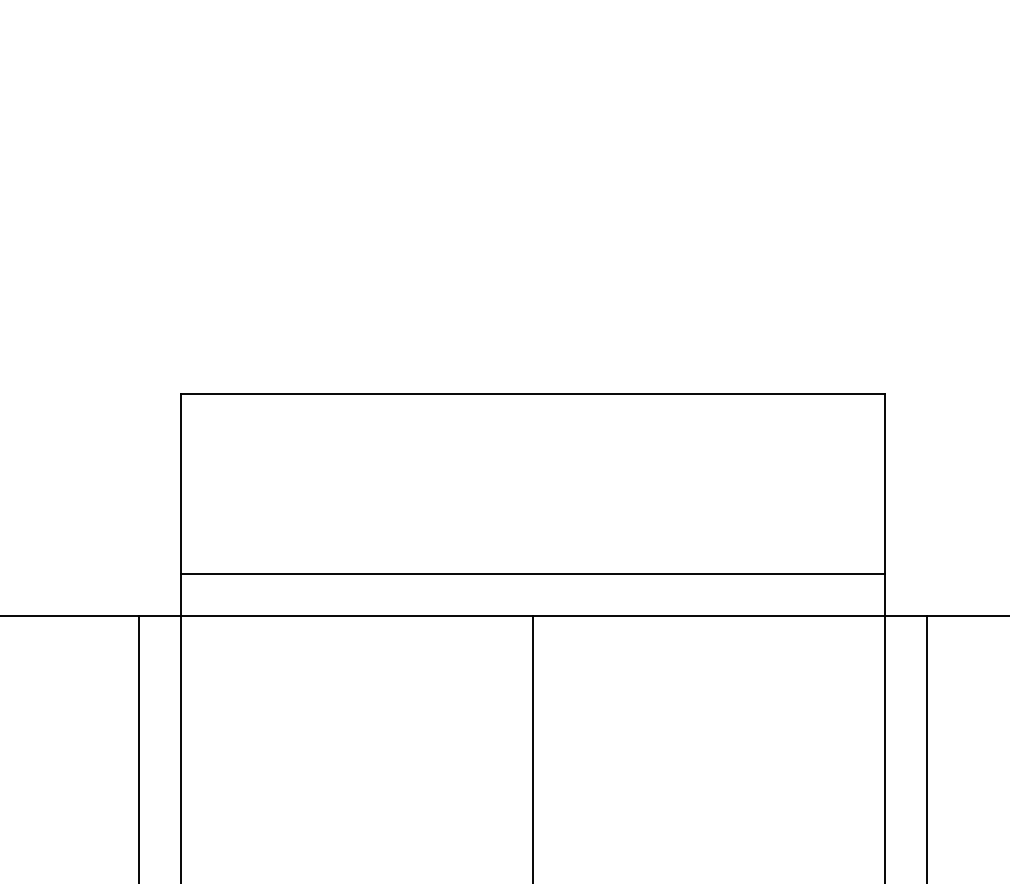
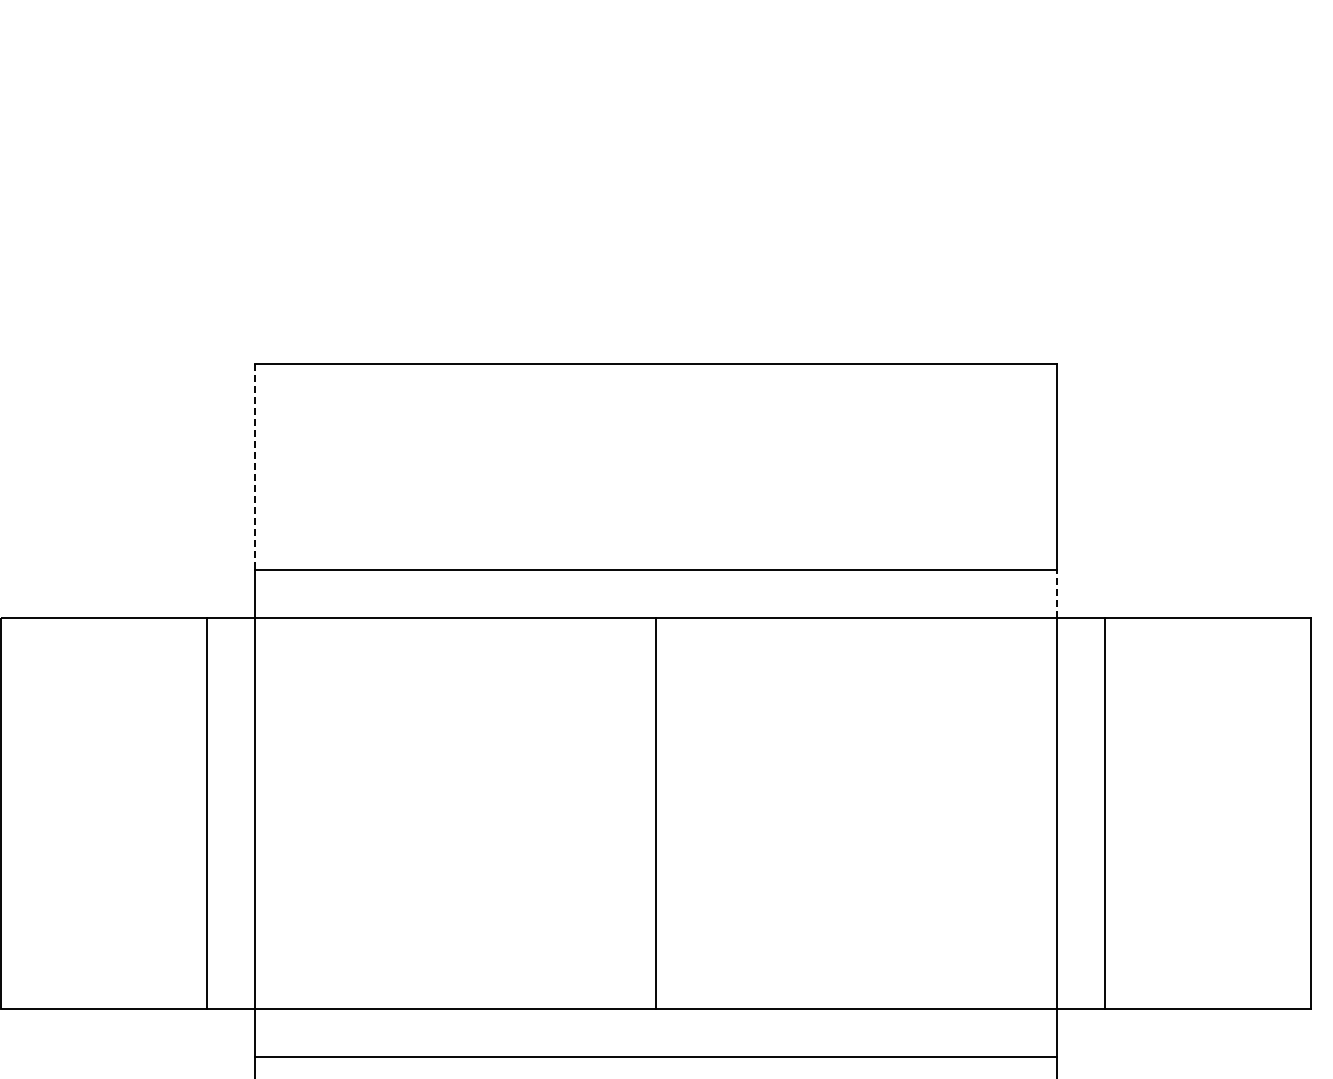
line: (180, 484) -> (254, 467), solid -> dashed
line: (885, 595) -> (1057, 594), solid -> dashed

